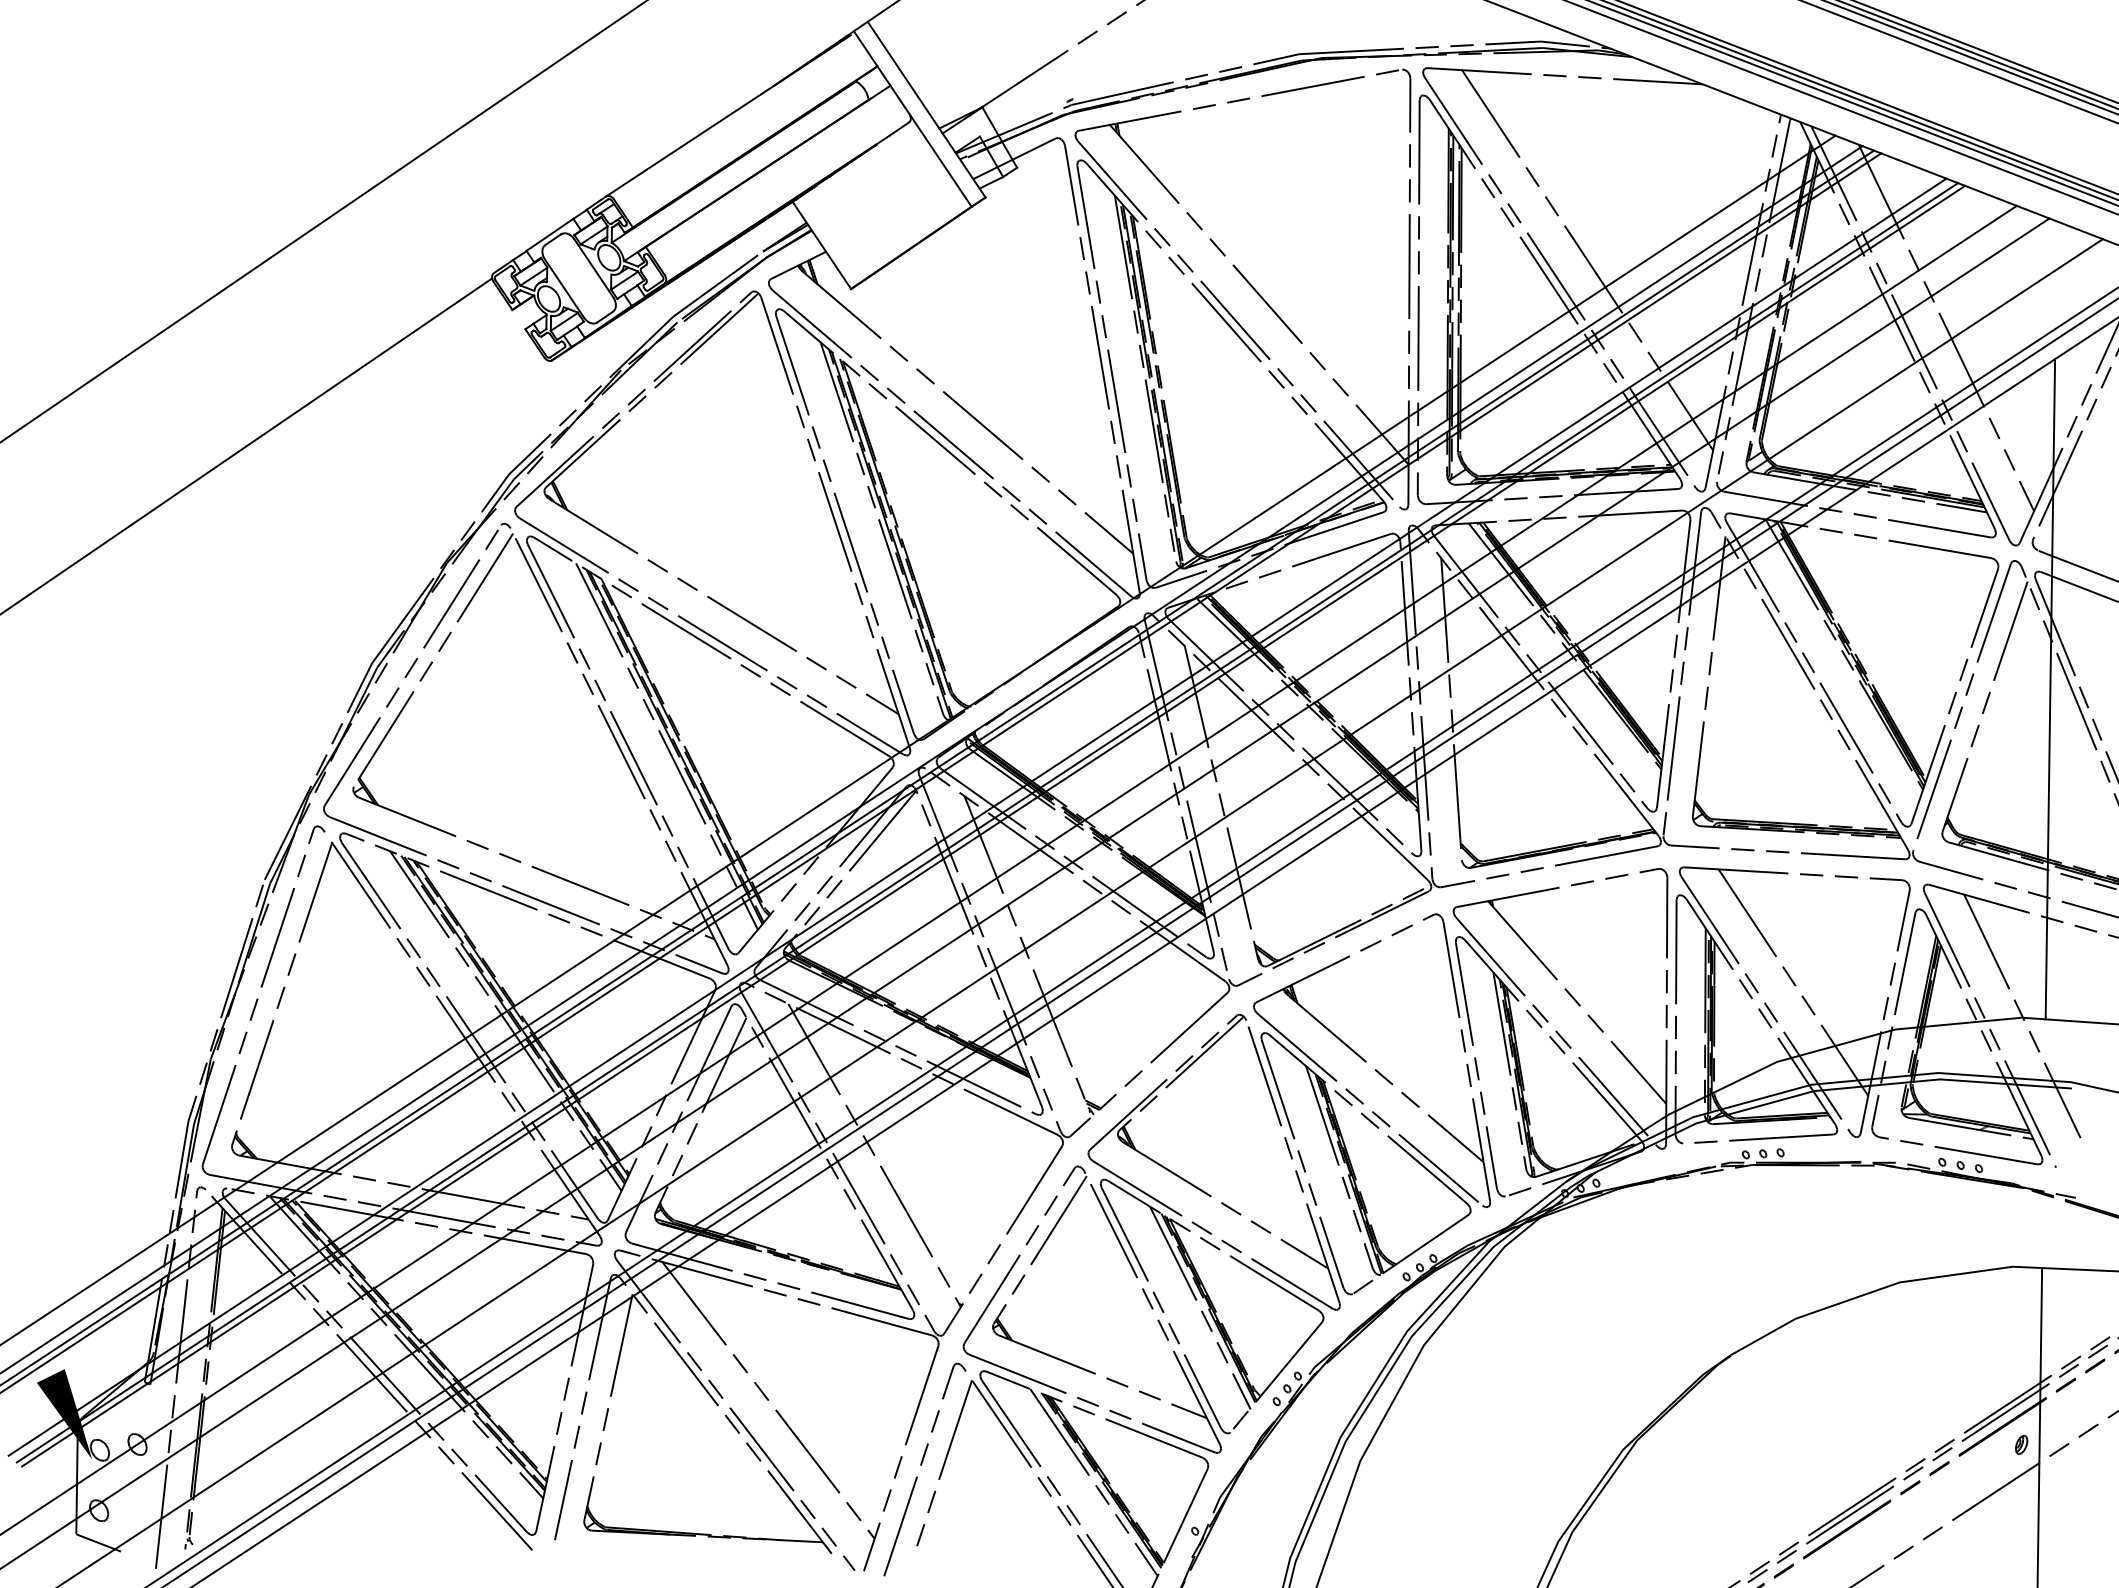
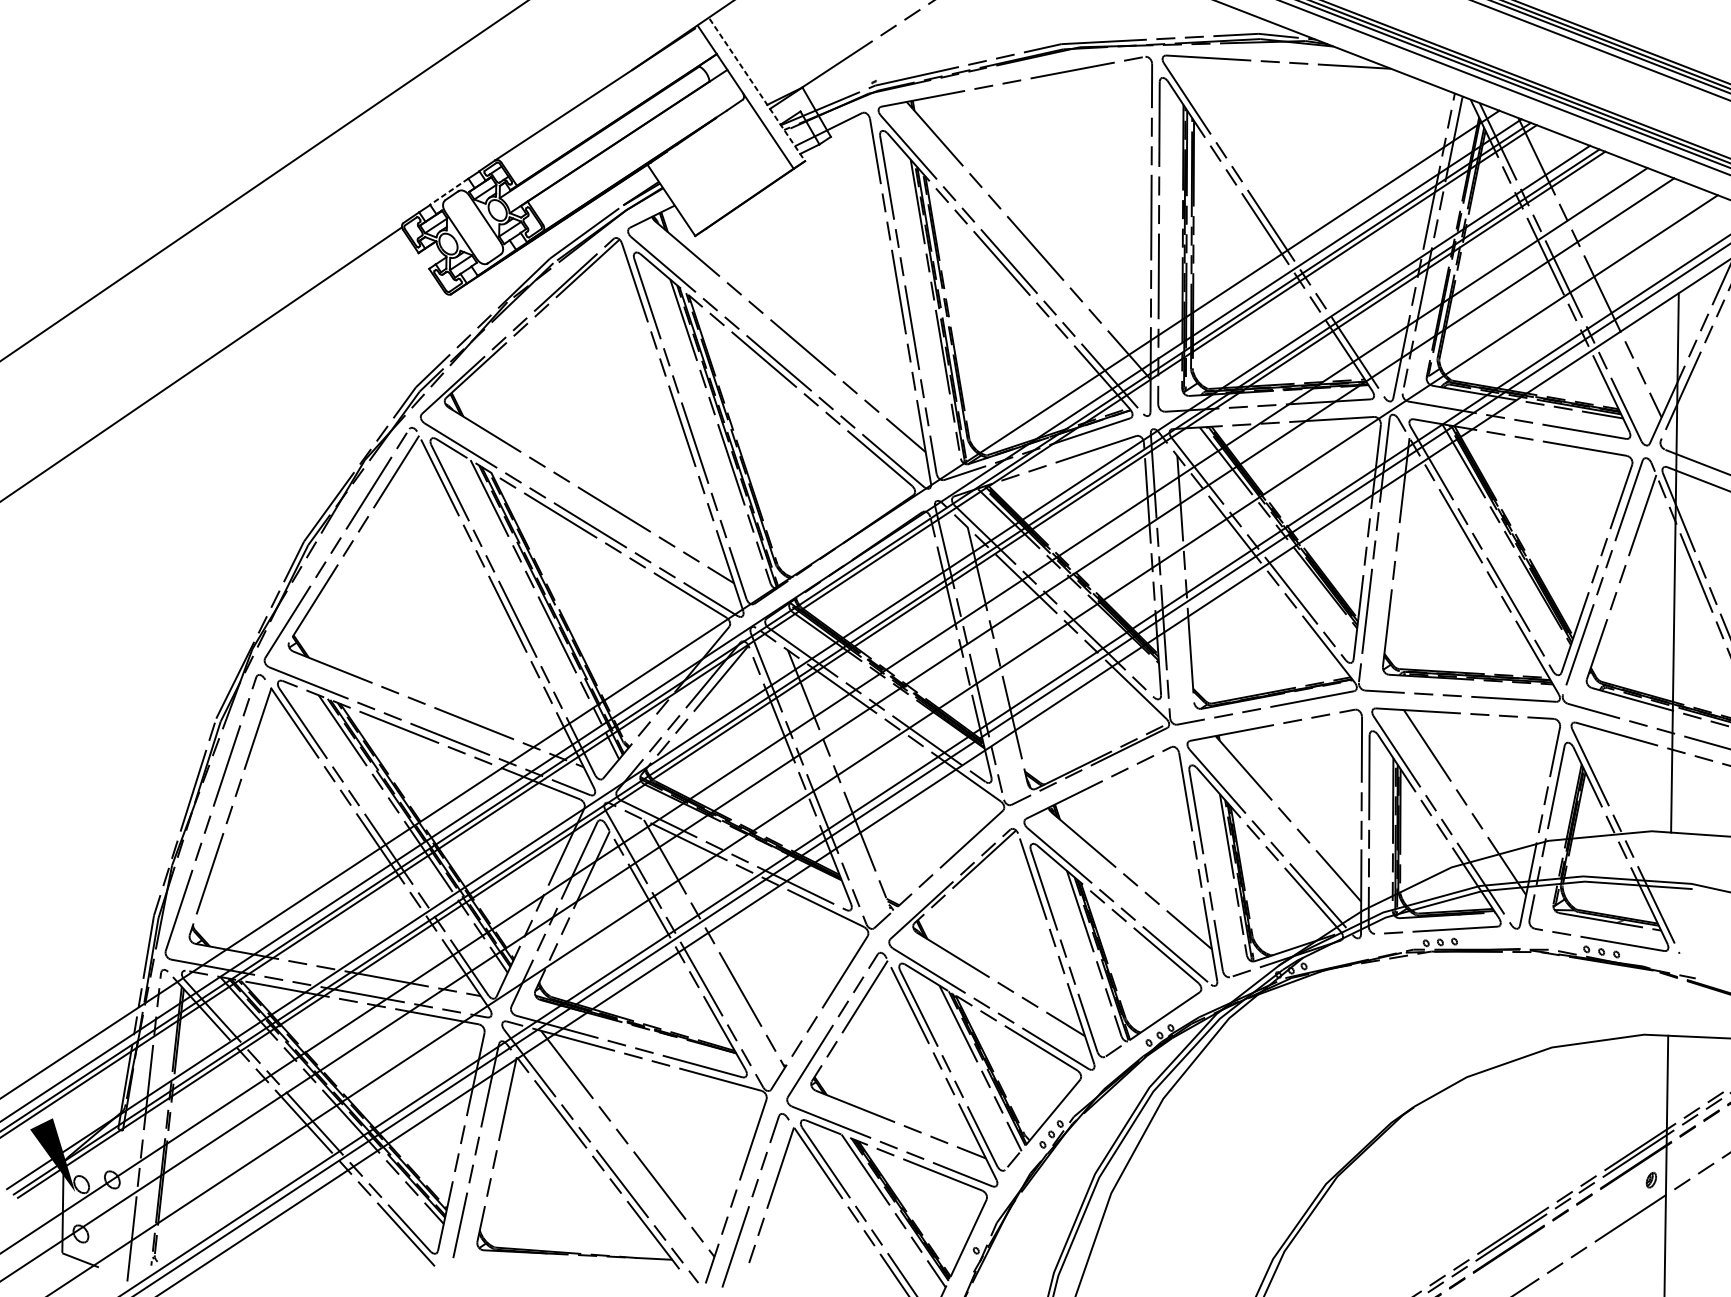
line: (927, 110) -> (757, 90), solid -> dashed
line: (549, 235) -> (448, 192), solid -> dashed
line: (1587, 260) -> (1296, 212), removed
line: (2022, 1016) -> (1652, 830), removed

